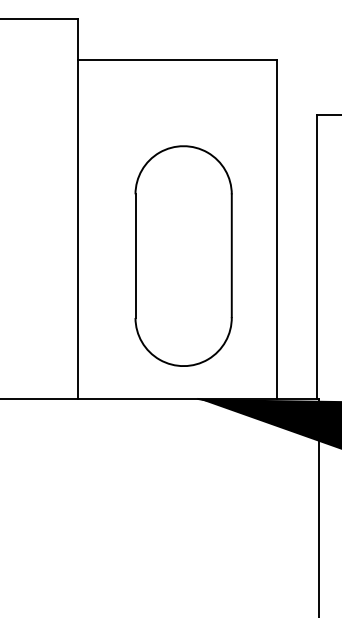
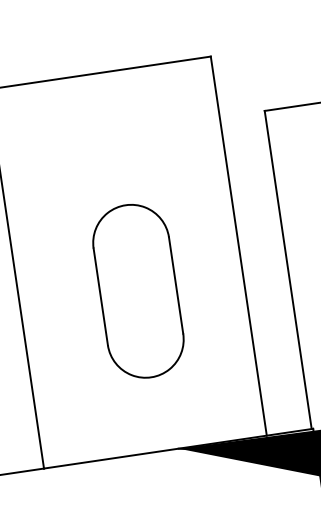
part: (183, 255) -> (138, 290), size x0.7

